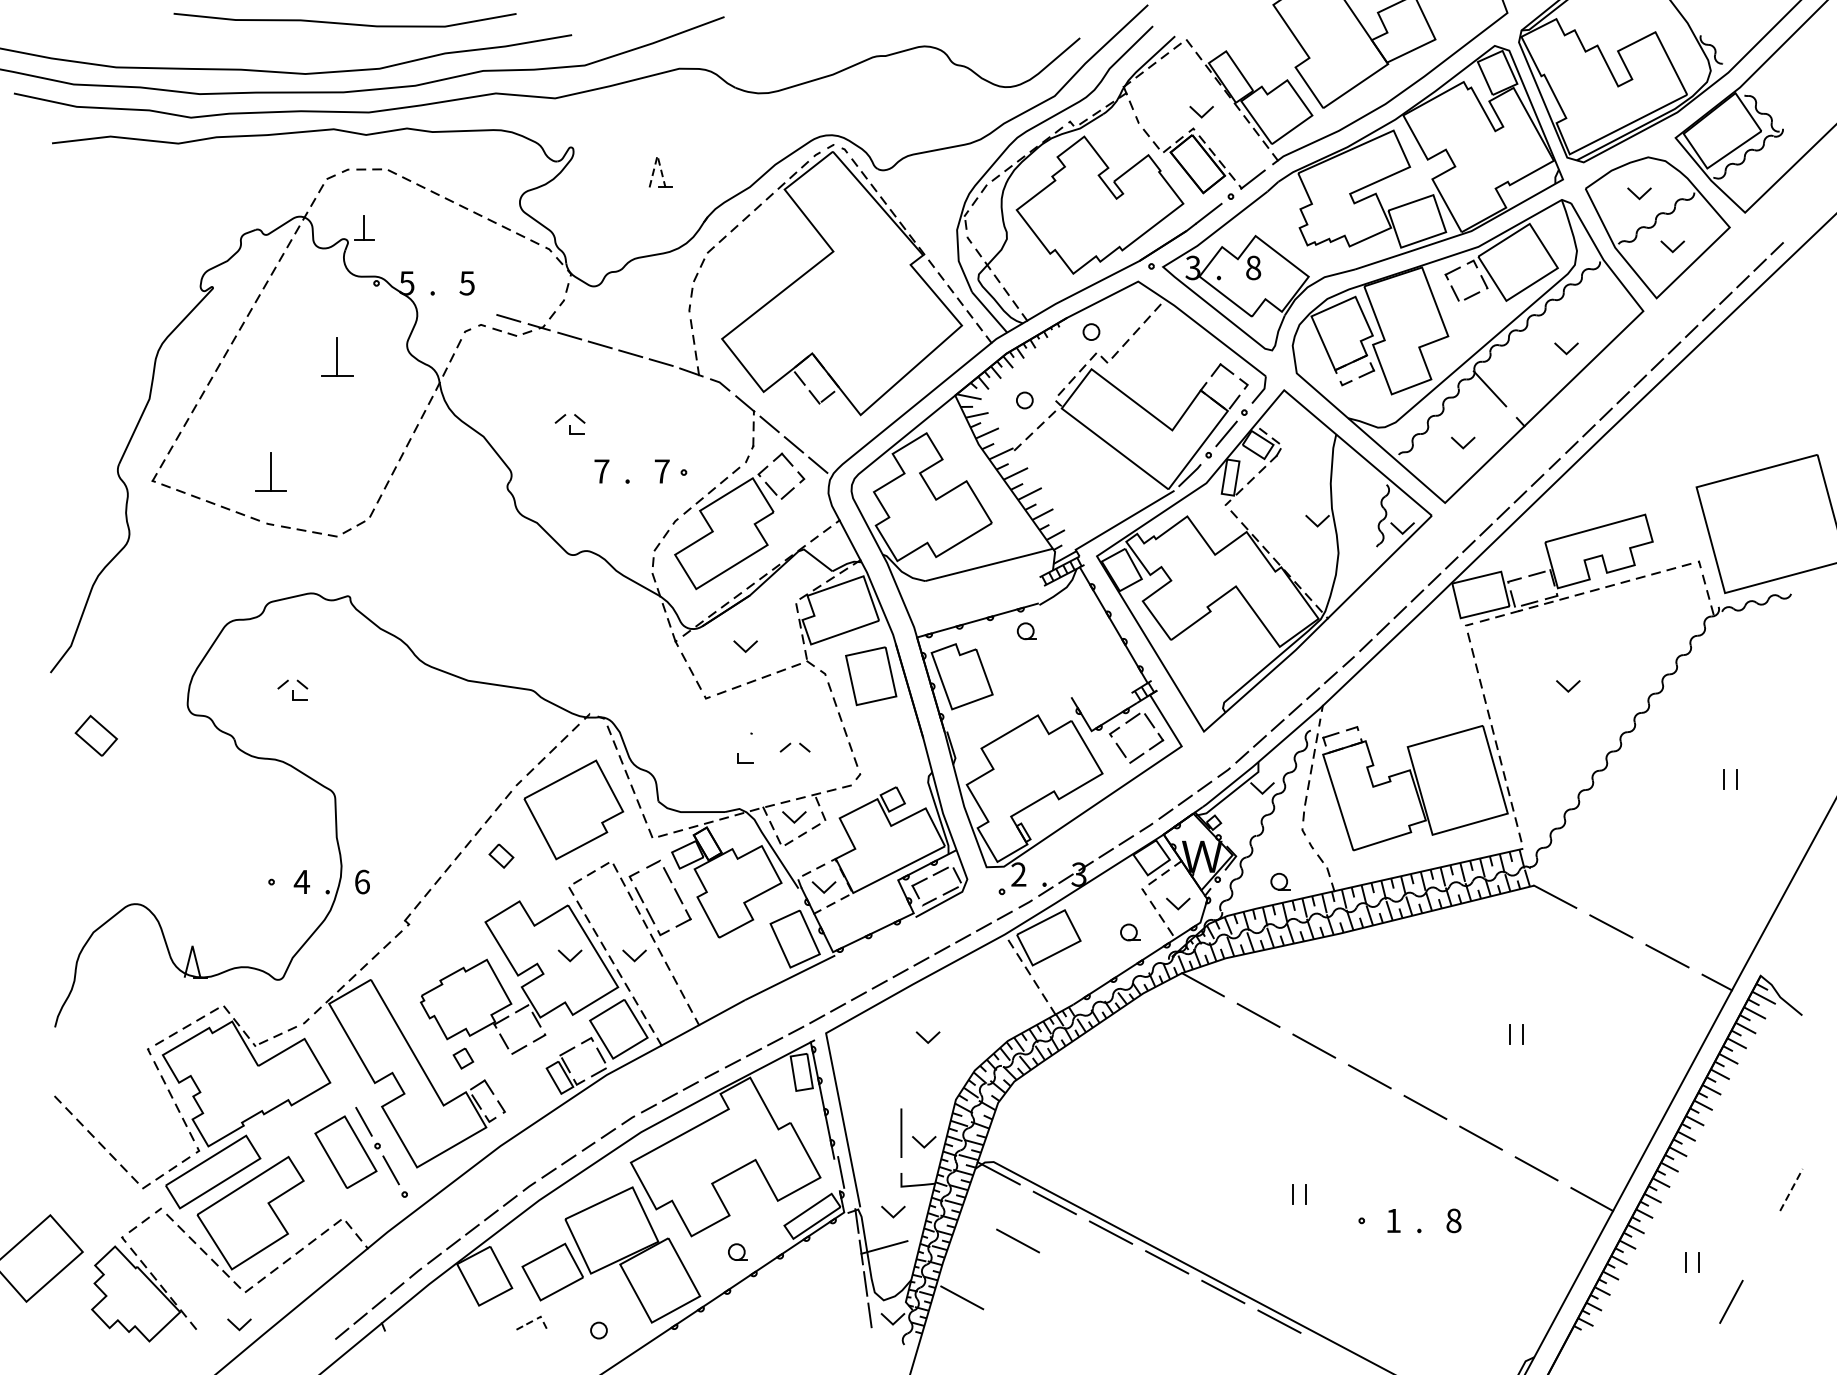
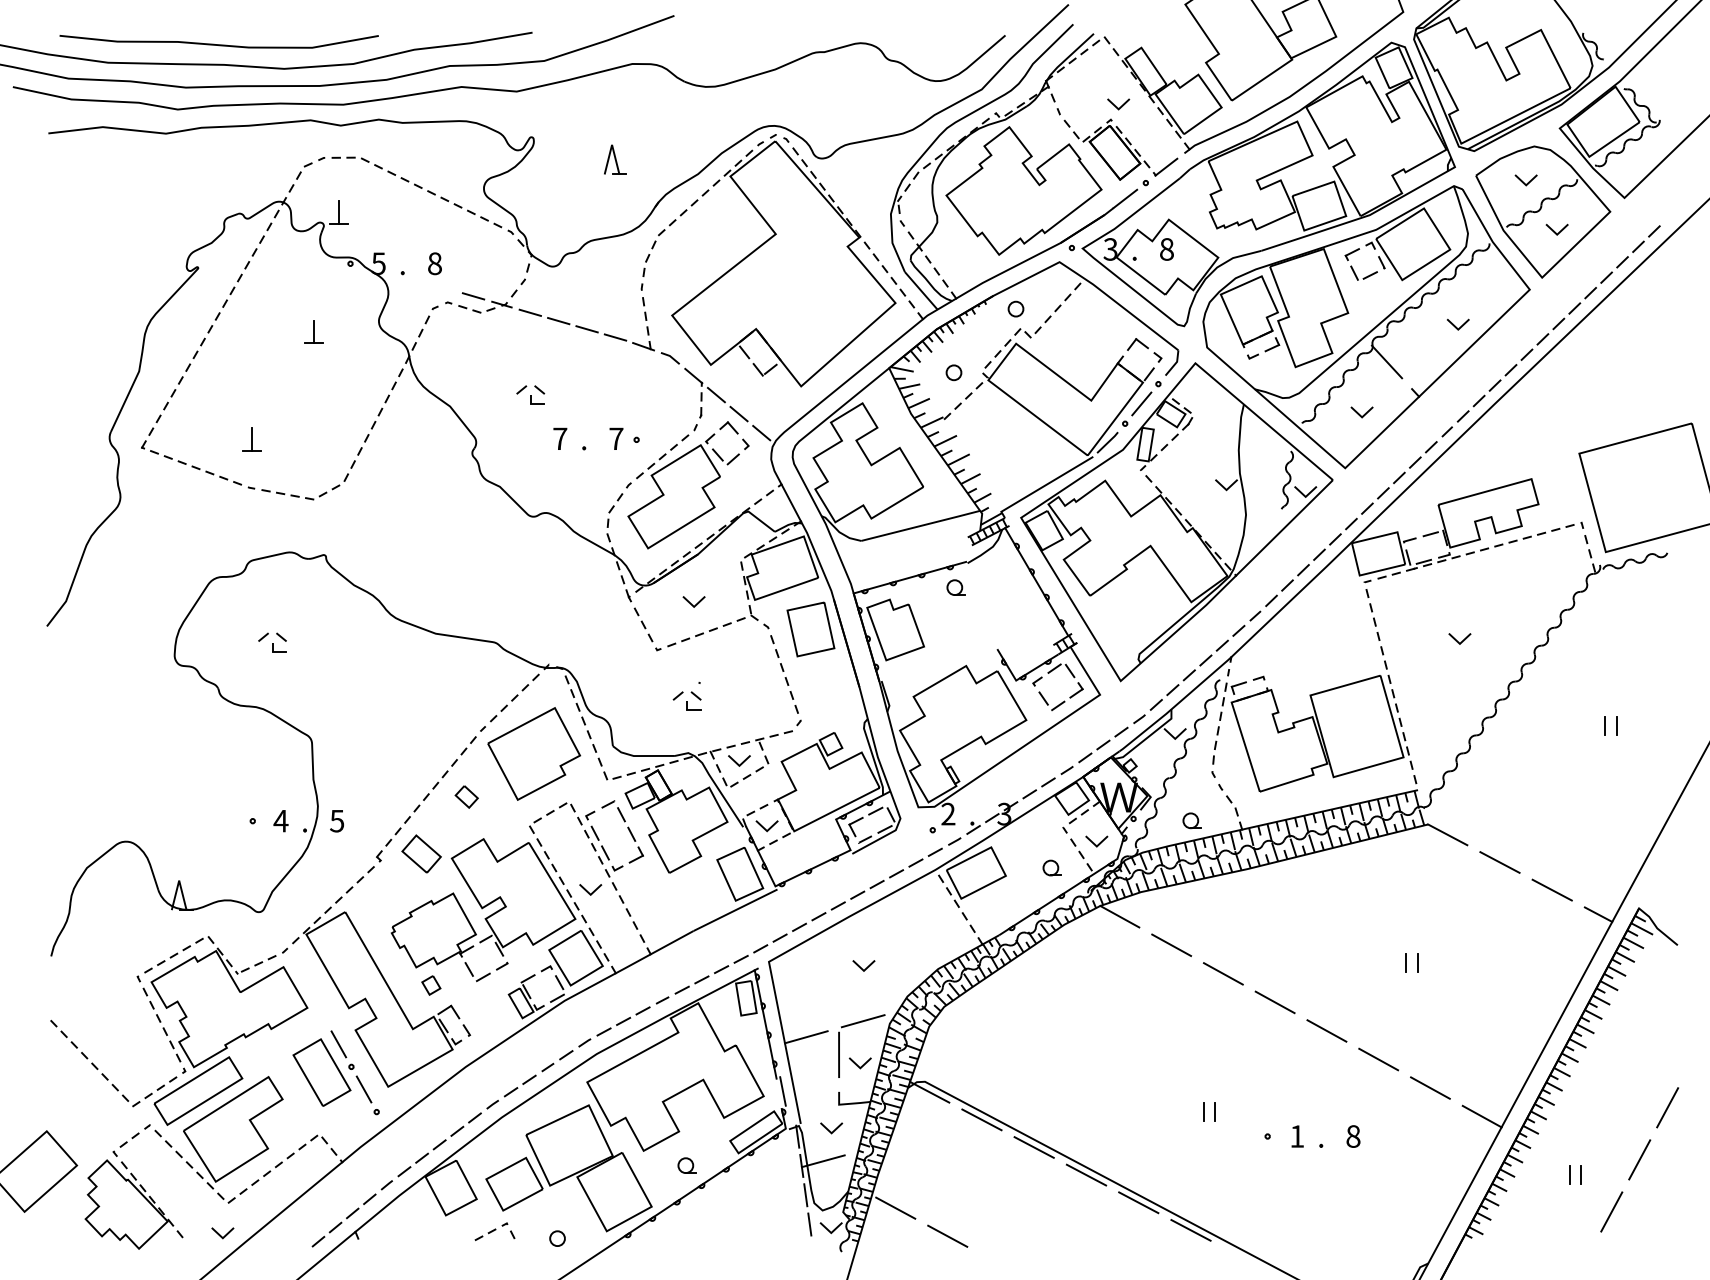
curve: (344, 23) -> (218, 44), moved
line: (658, 155) -> (612, 144), dashed -> solid
text: (466, 283) -> (434, 263), 5 -> 8
part: (336, 356) -> (313, 331), size x0.62
part: (270, 472) -> (251, 439), size x0.62
part: (96, 735) -> (421, 853), moved
part: (794, 747) -> (686, 695), moved
text: (362, 881) -> (337, 820), 6 -> 5
line: (567, 957) -> (528, 891), removed
line: (926, 1097) -> (862, 1021), added
line: (865, 1114) -> (805, 1037), added
line: (1791, 1189) -> (1667, 1107), dashed -> solid
line: (1017, 1240) -> (947, 1235), moved
line: (1761, 1245) -> (1639, 1159), added
part: (531, 1322) -> (494, 1231), size x1.43

